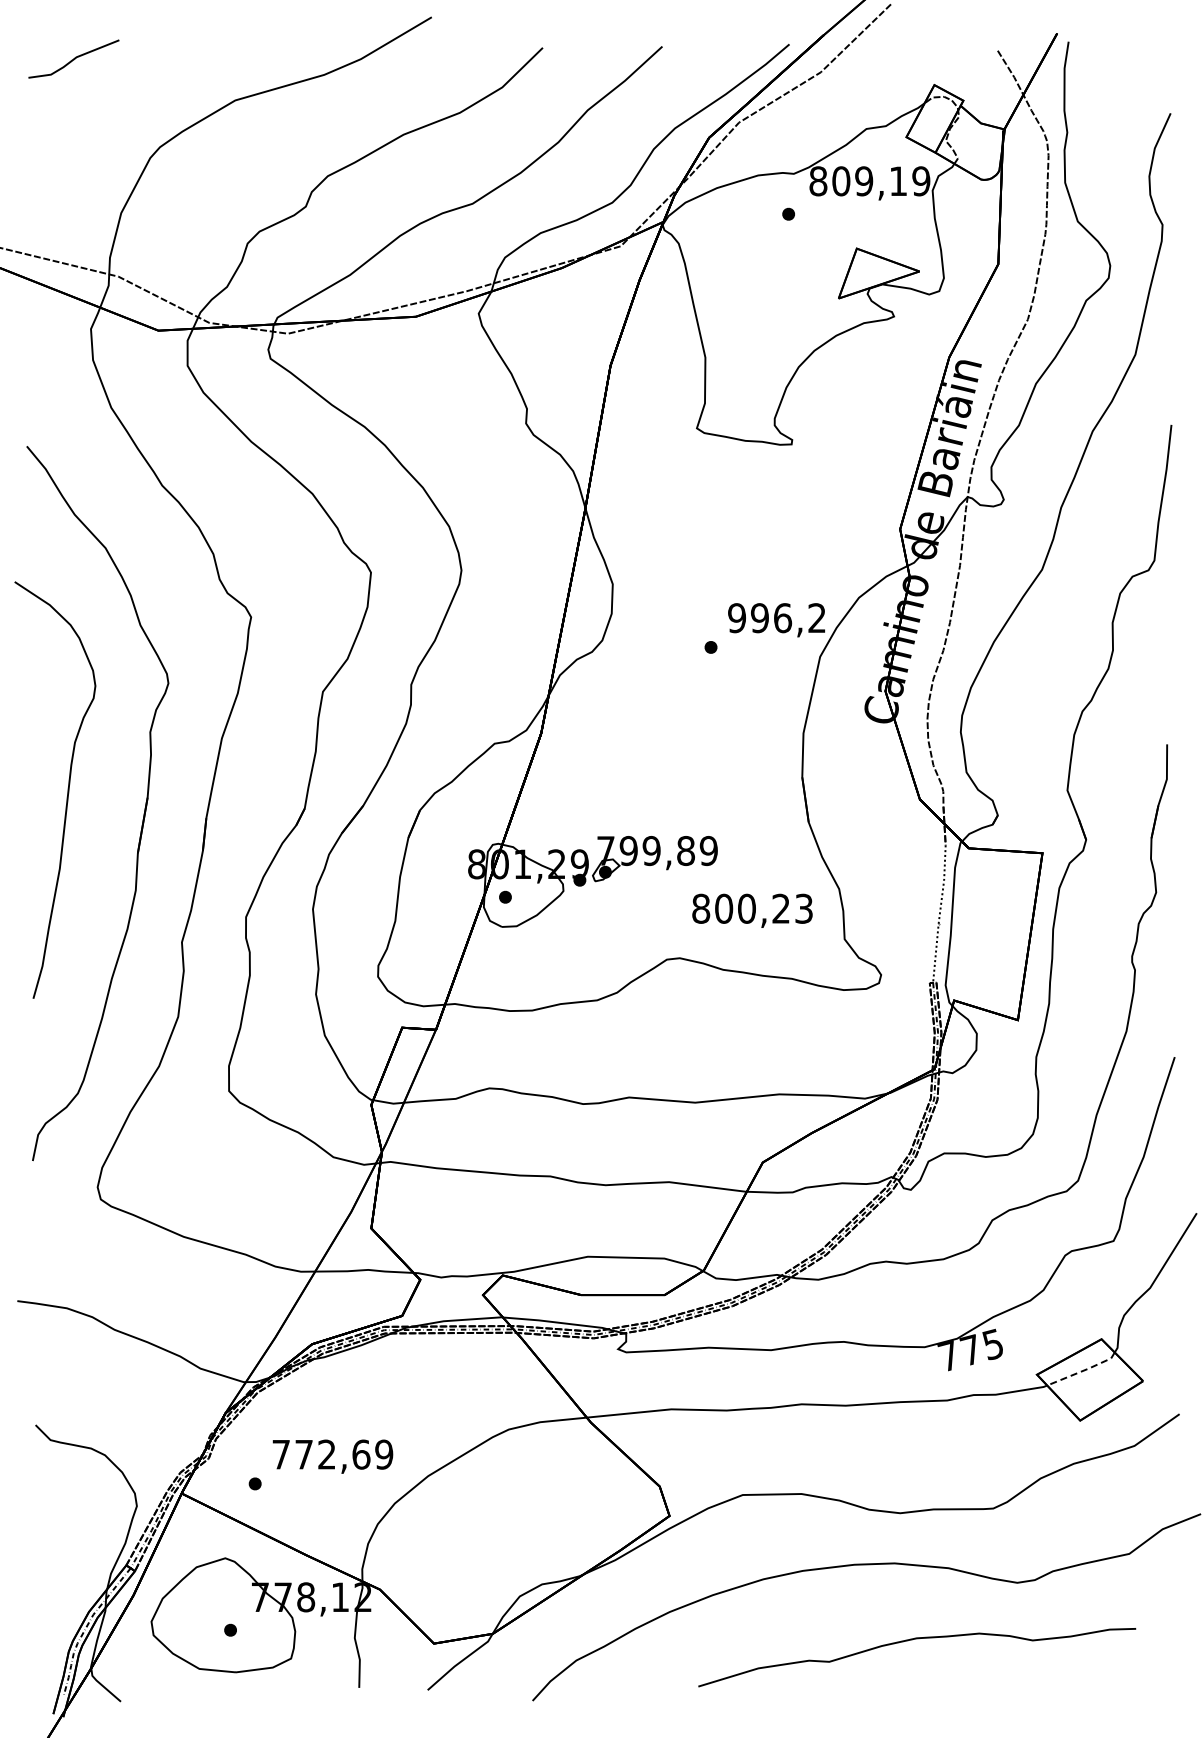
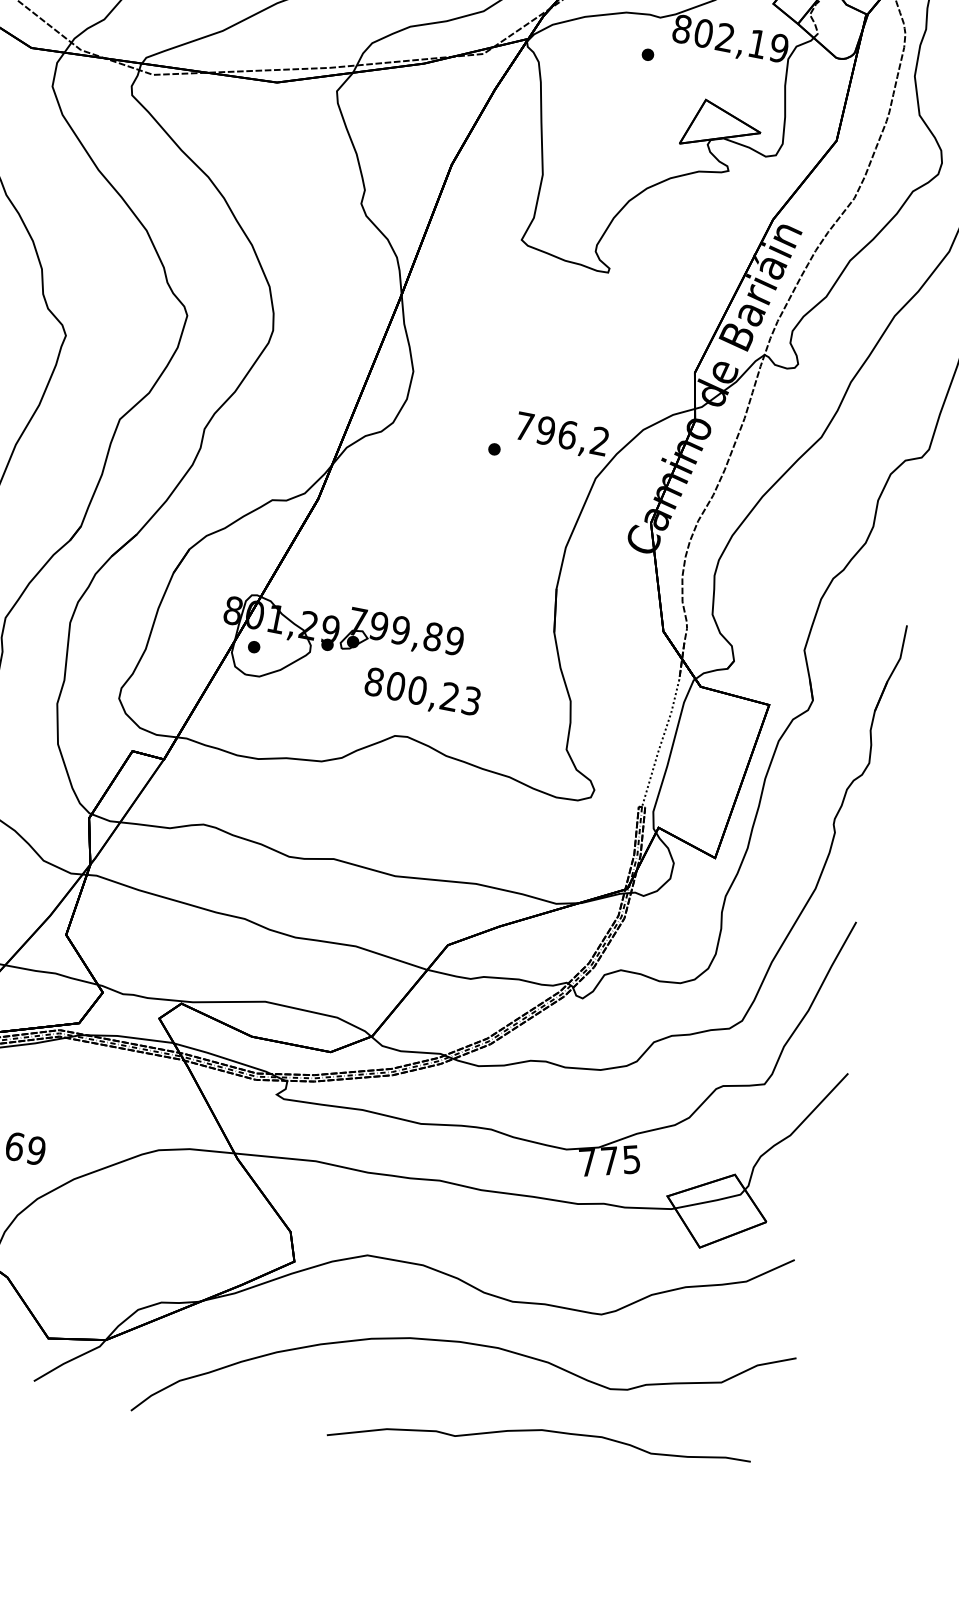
text: (864, 181) -> (725, 37), 809,19 -> 802,19
text: (736, 618) -> (523, 426), 996,2 -> 796,2
text: (752, 910) -> (422, 693), moved
line: (1083, 1370) -> (712, 1200), dashed -> solid
curve: (912, 1640) -> (537, 1431), moved

